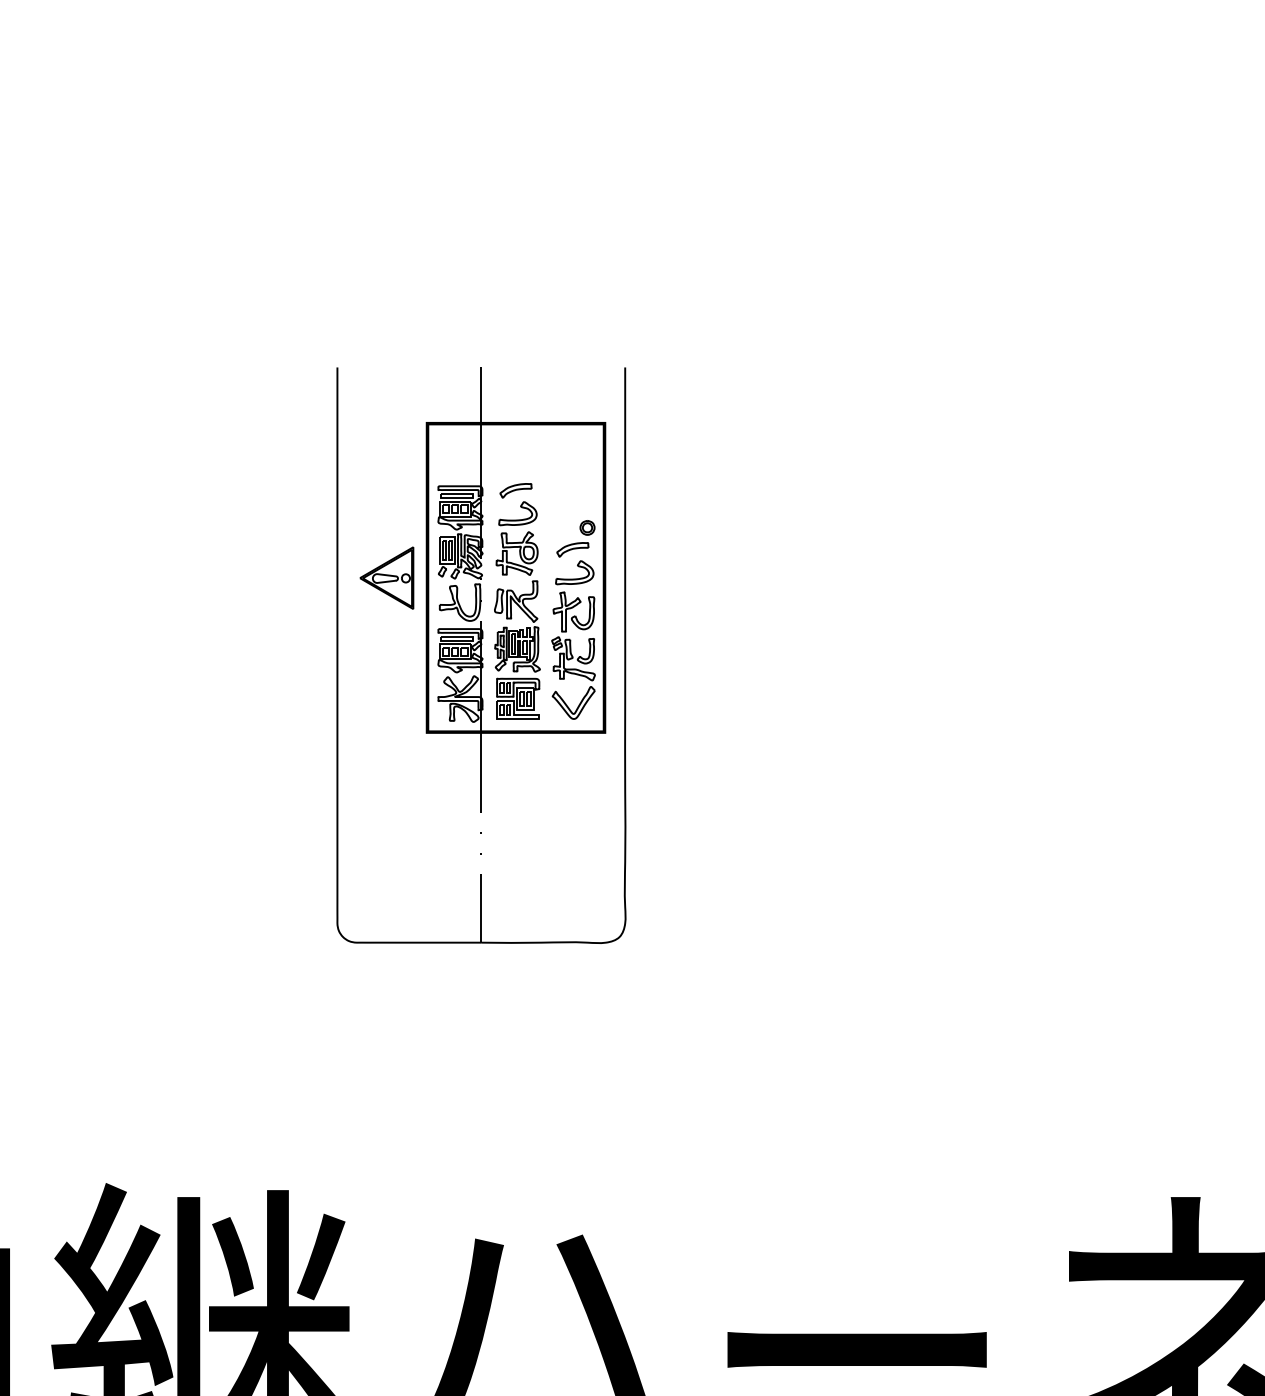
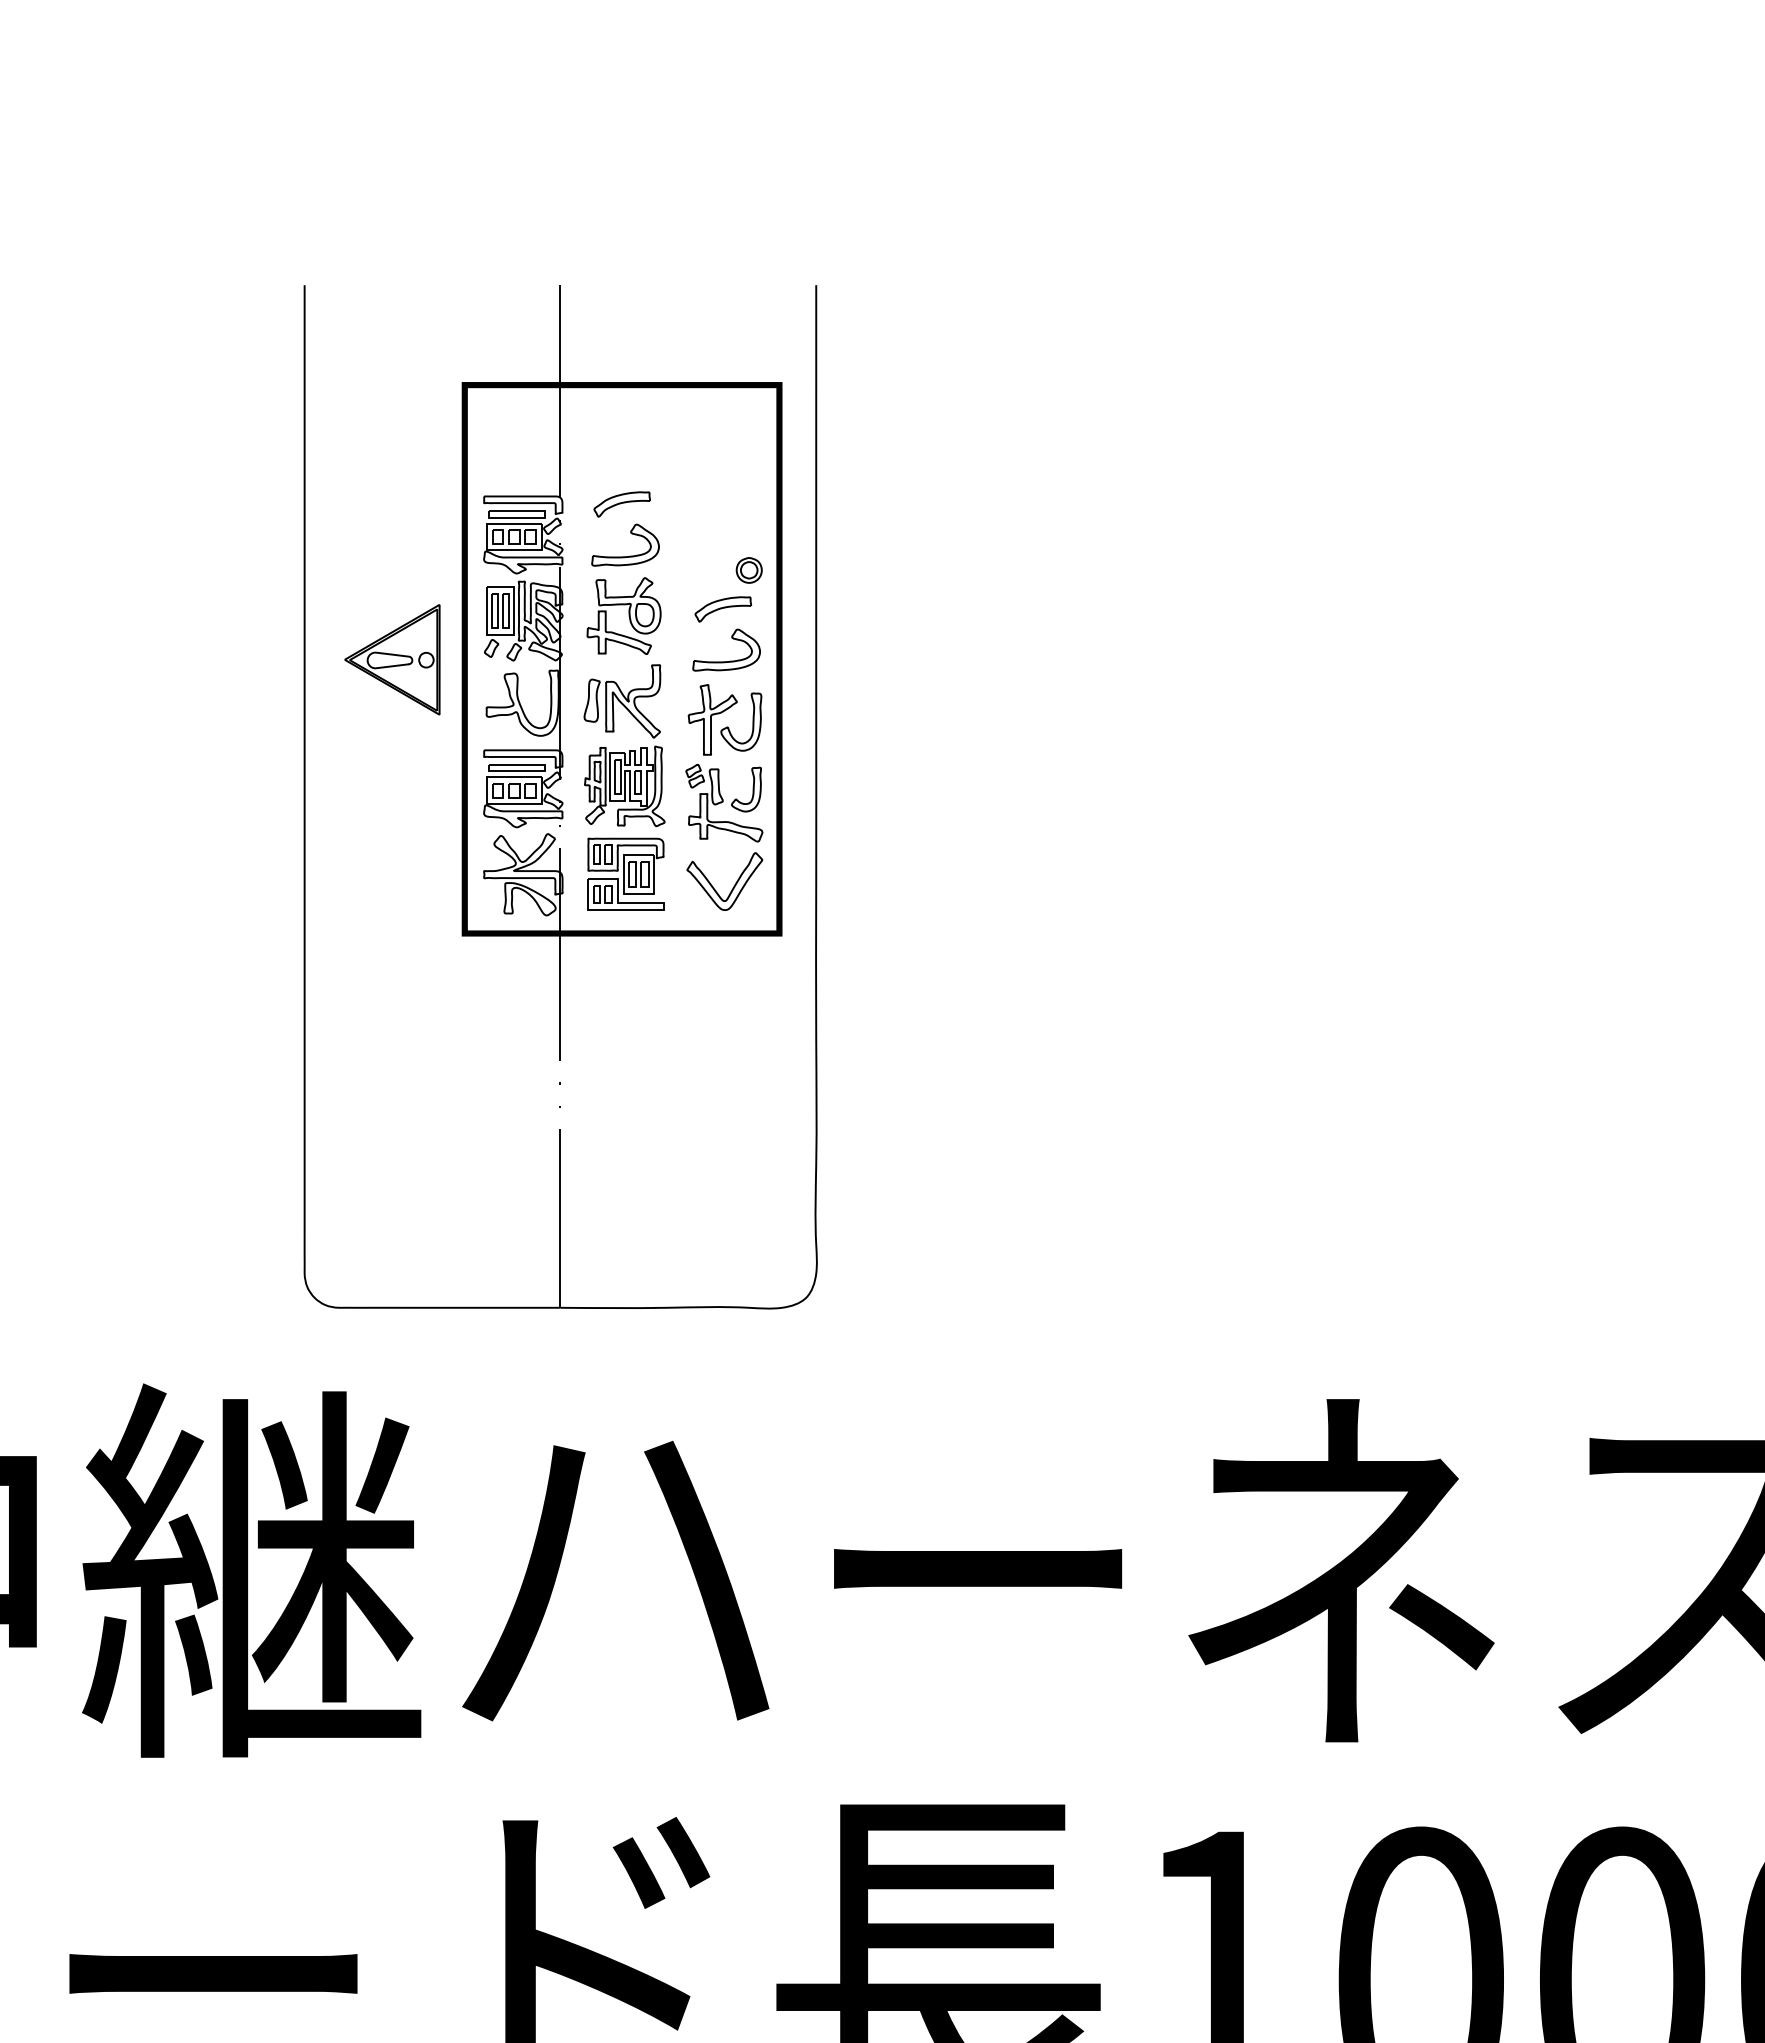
part: (481, 655) -> (560, 797), size x1.6

